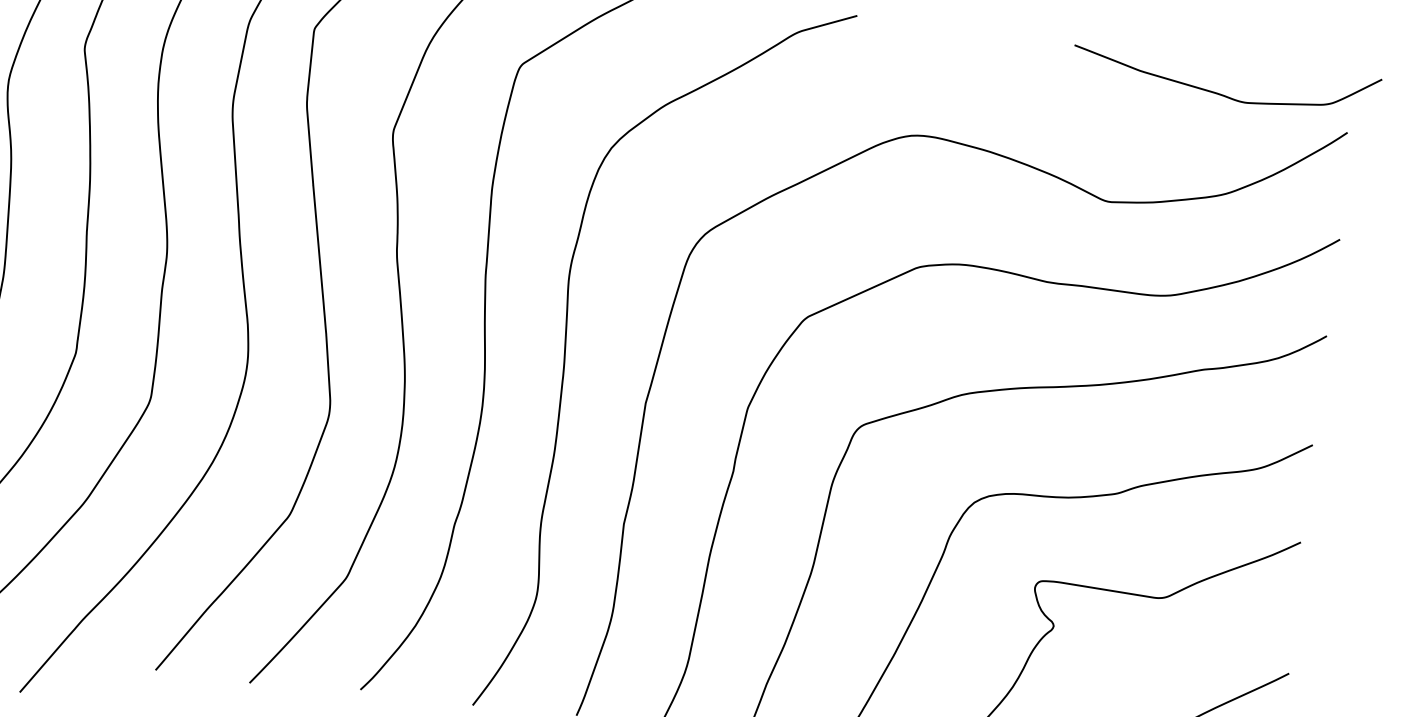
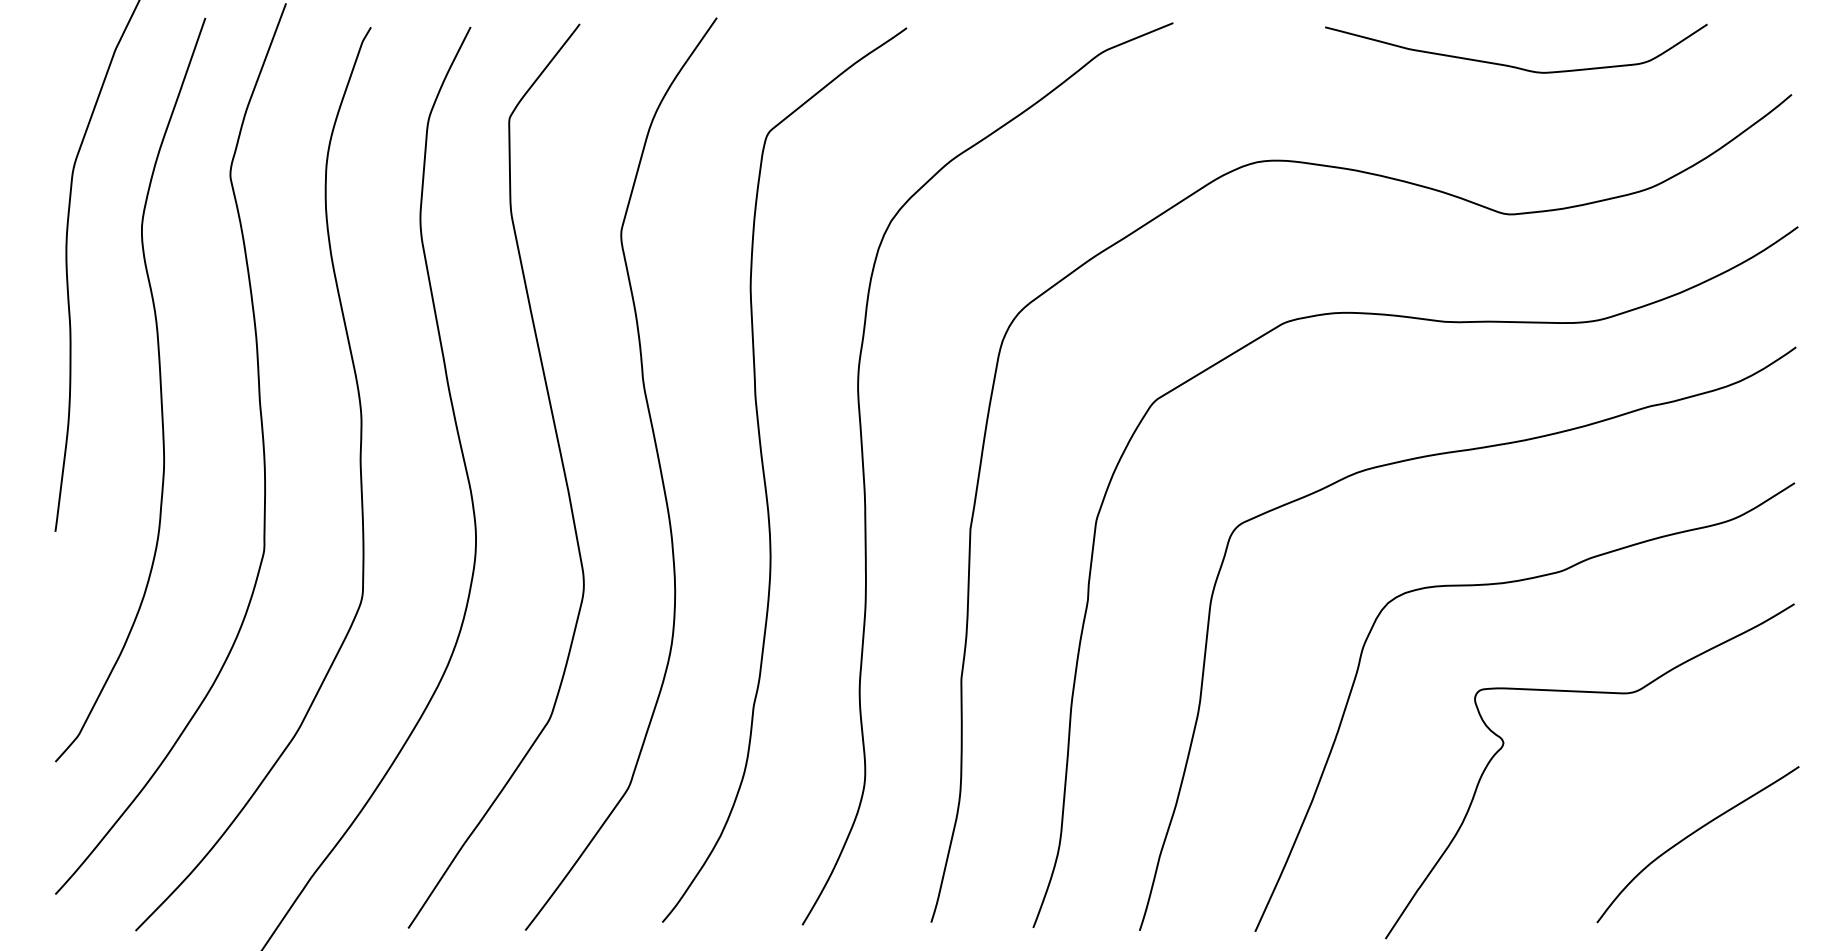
curve: (1220, 93) -> (1511, 65), moved

